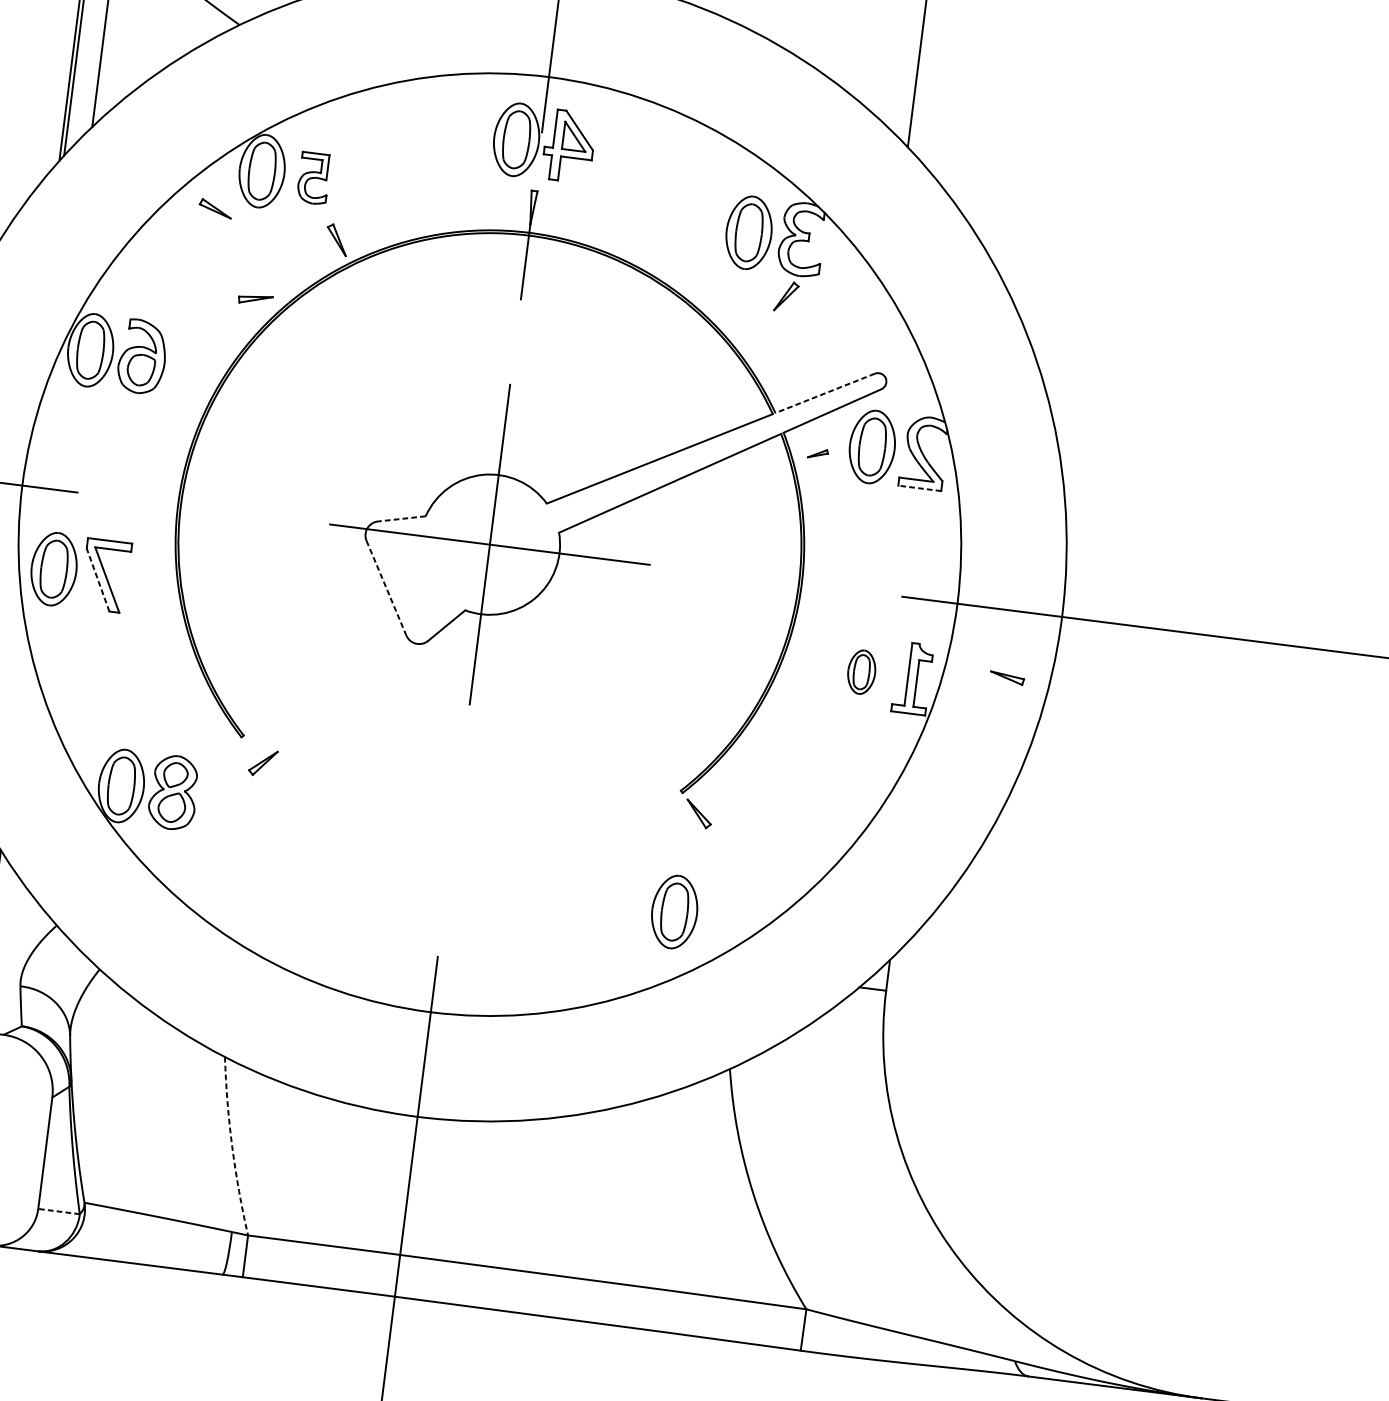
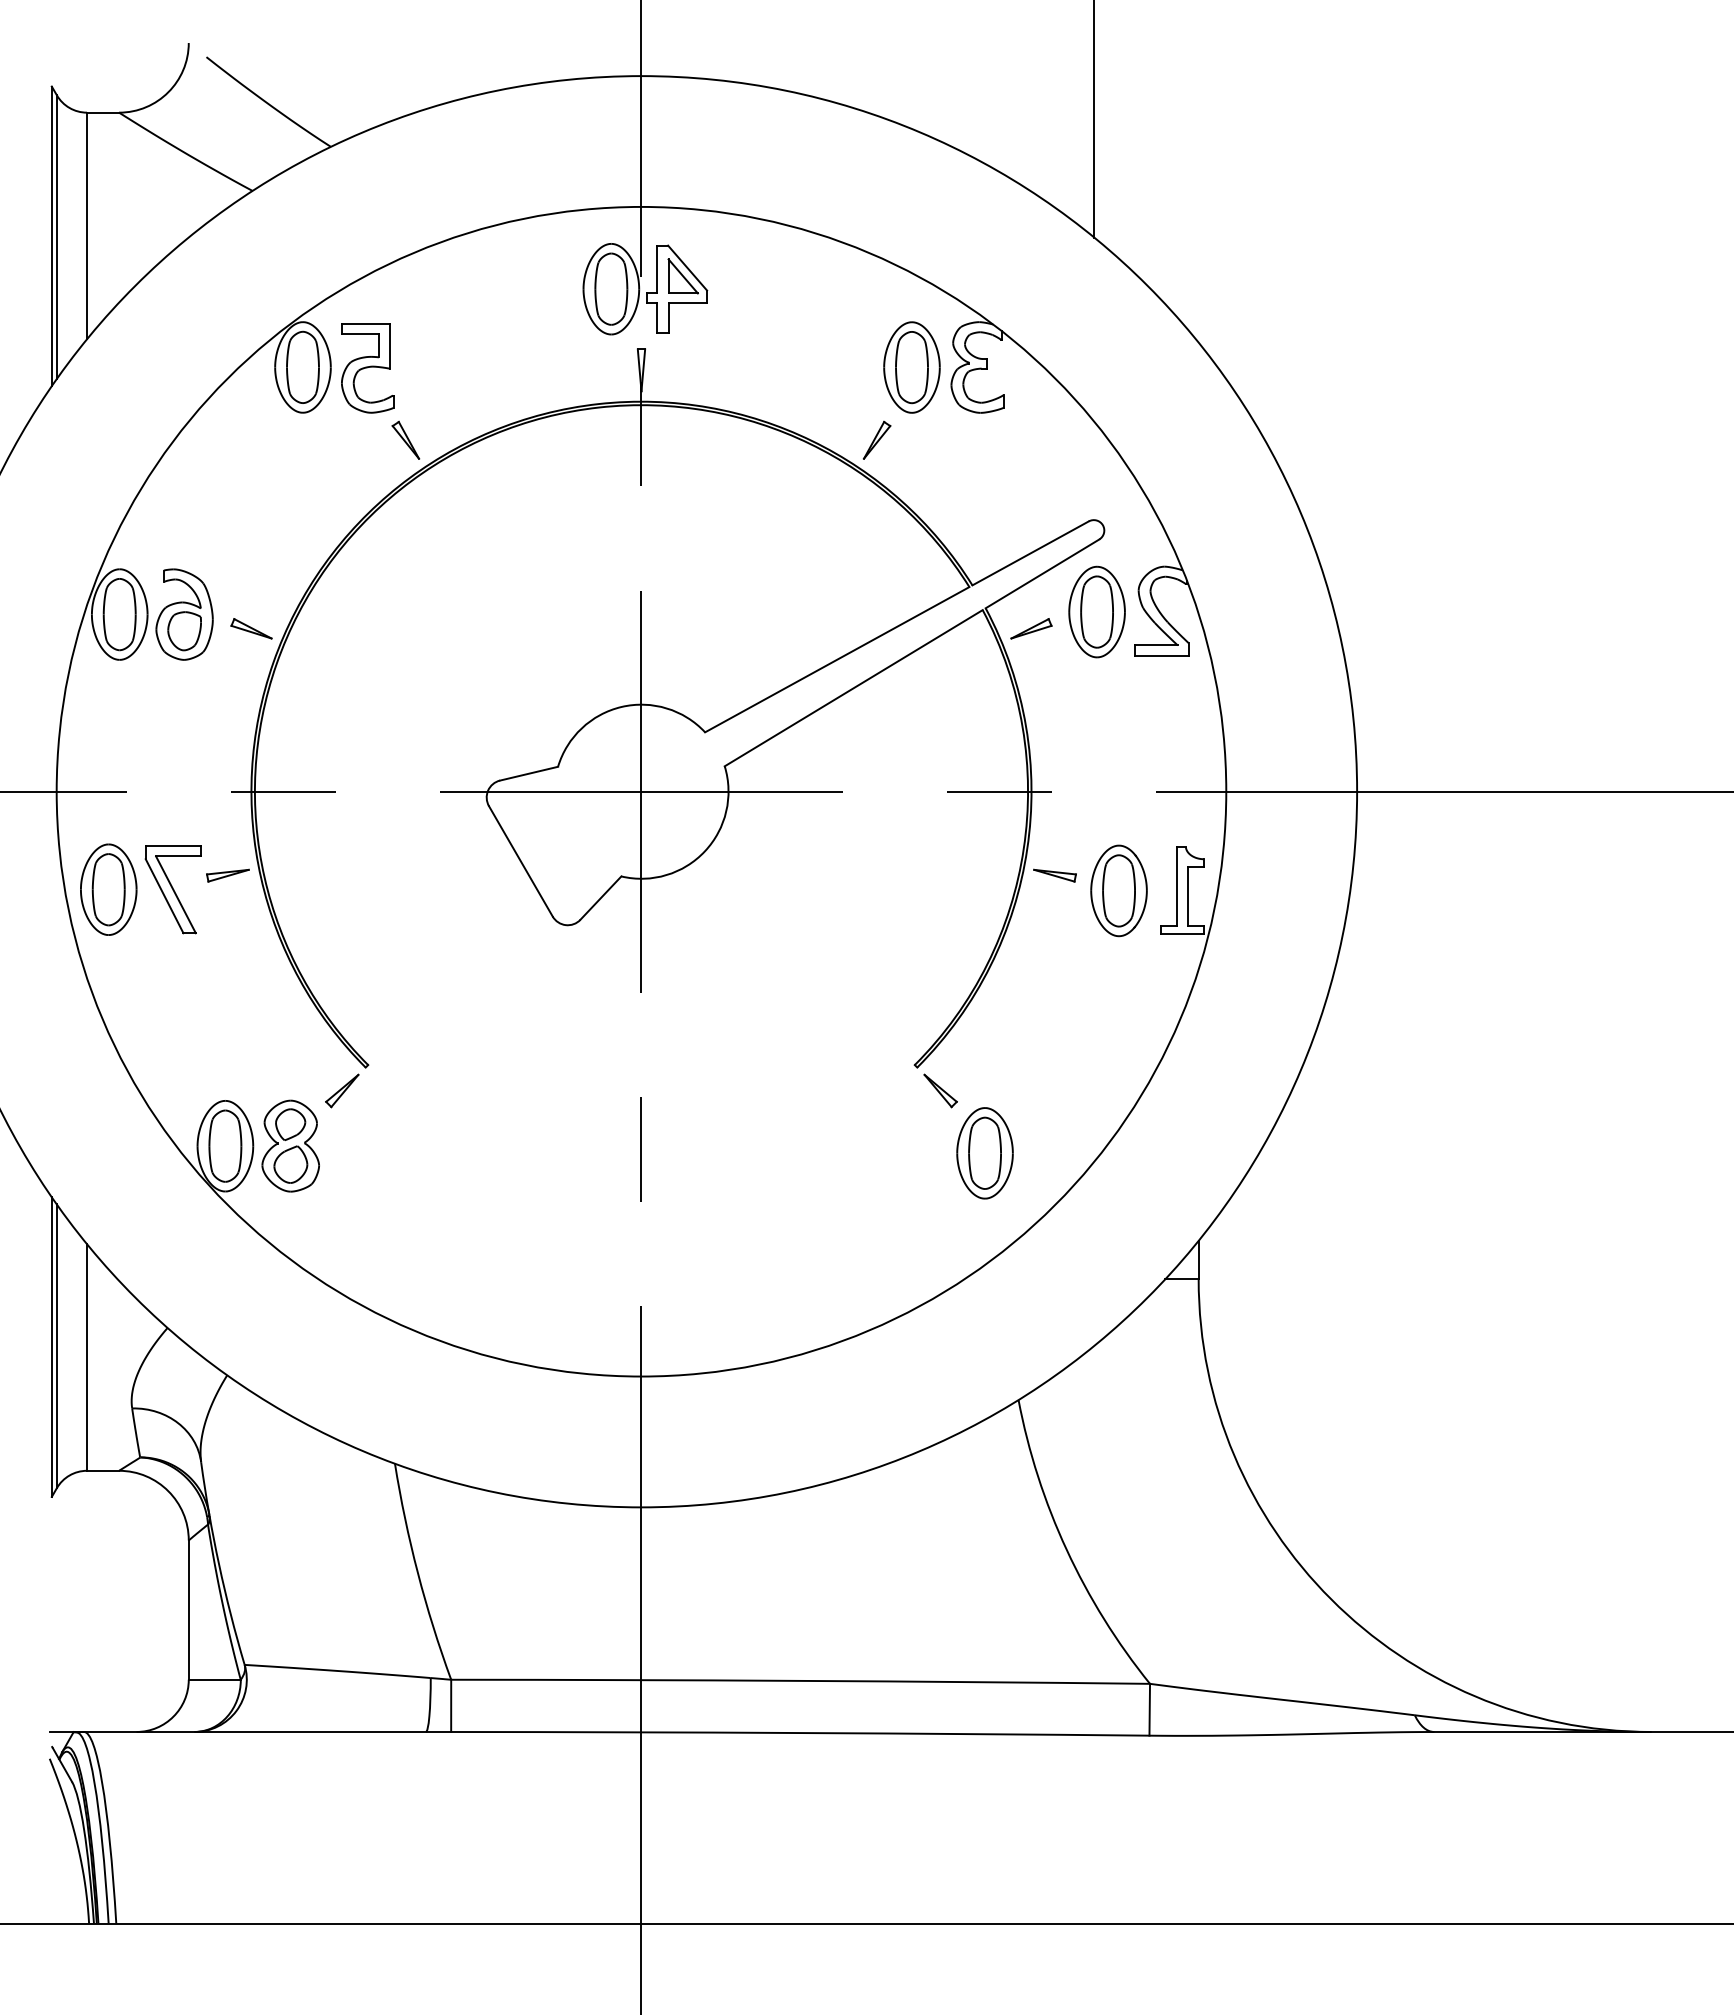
part: (313, 178) -> (367, 368), size x1.43
part: (215, 208) -> (251, 628), moved
part: (786, 295) -> (876, 439), moved
part: (255, 299) -> (227, 875), moved
line: (825, 393) -> (1030, 553), dashed -> solid
part: (818, 453) -> (1031, 628), size x1.67
line: (919, 488) -> (1161, 655), dashed -> solid
line: (203, 508) -> (283, 791), added
line: (402, 518) -> (529, 773), dashed -> solid
line: (97, 580) -> (164, 896), dashed -> solid
line: (776, 580) -> (999, 791), added
line: (386, 588) -> (520, 861), dashed -> solid
part: (861, 671) -> (1118, 890), size x1.67
part: (1006, 678) -> (1054, 875), moved
part: (263, 762) -> (342, 1090), moved
line: (453, 830) -> (641, 1149), added
part: (674, 912) -> (984, 1153), moved
arc: (231, 1147) -> (417, 1573), dashed -> solid
line: (58, 1211) -> (214, 1679), dashed -> solid

